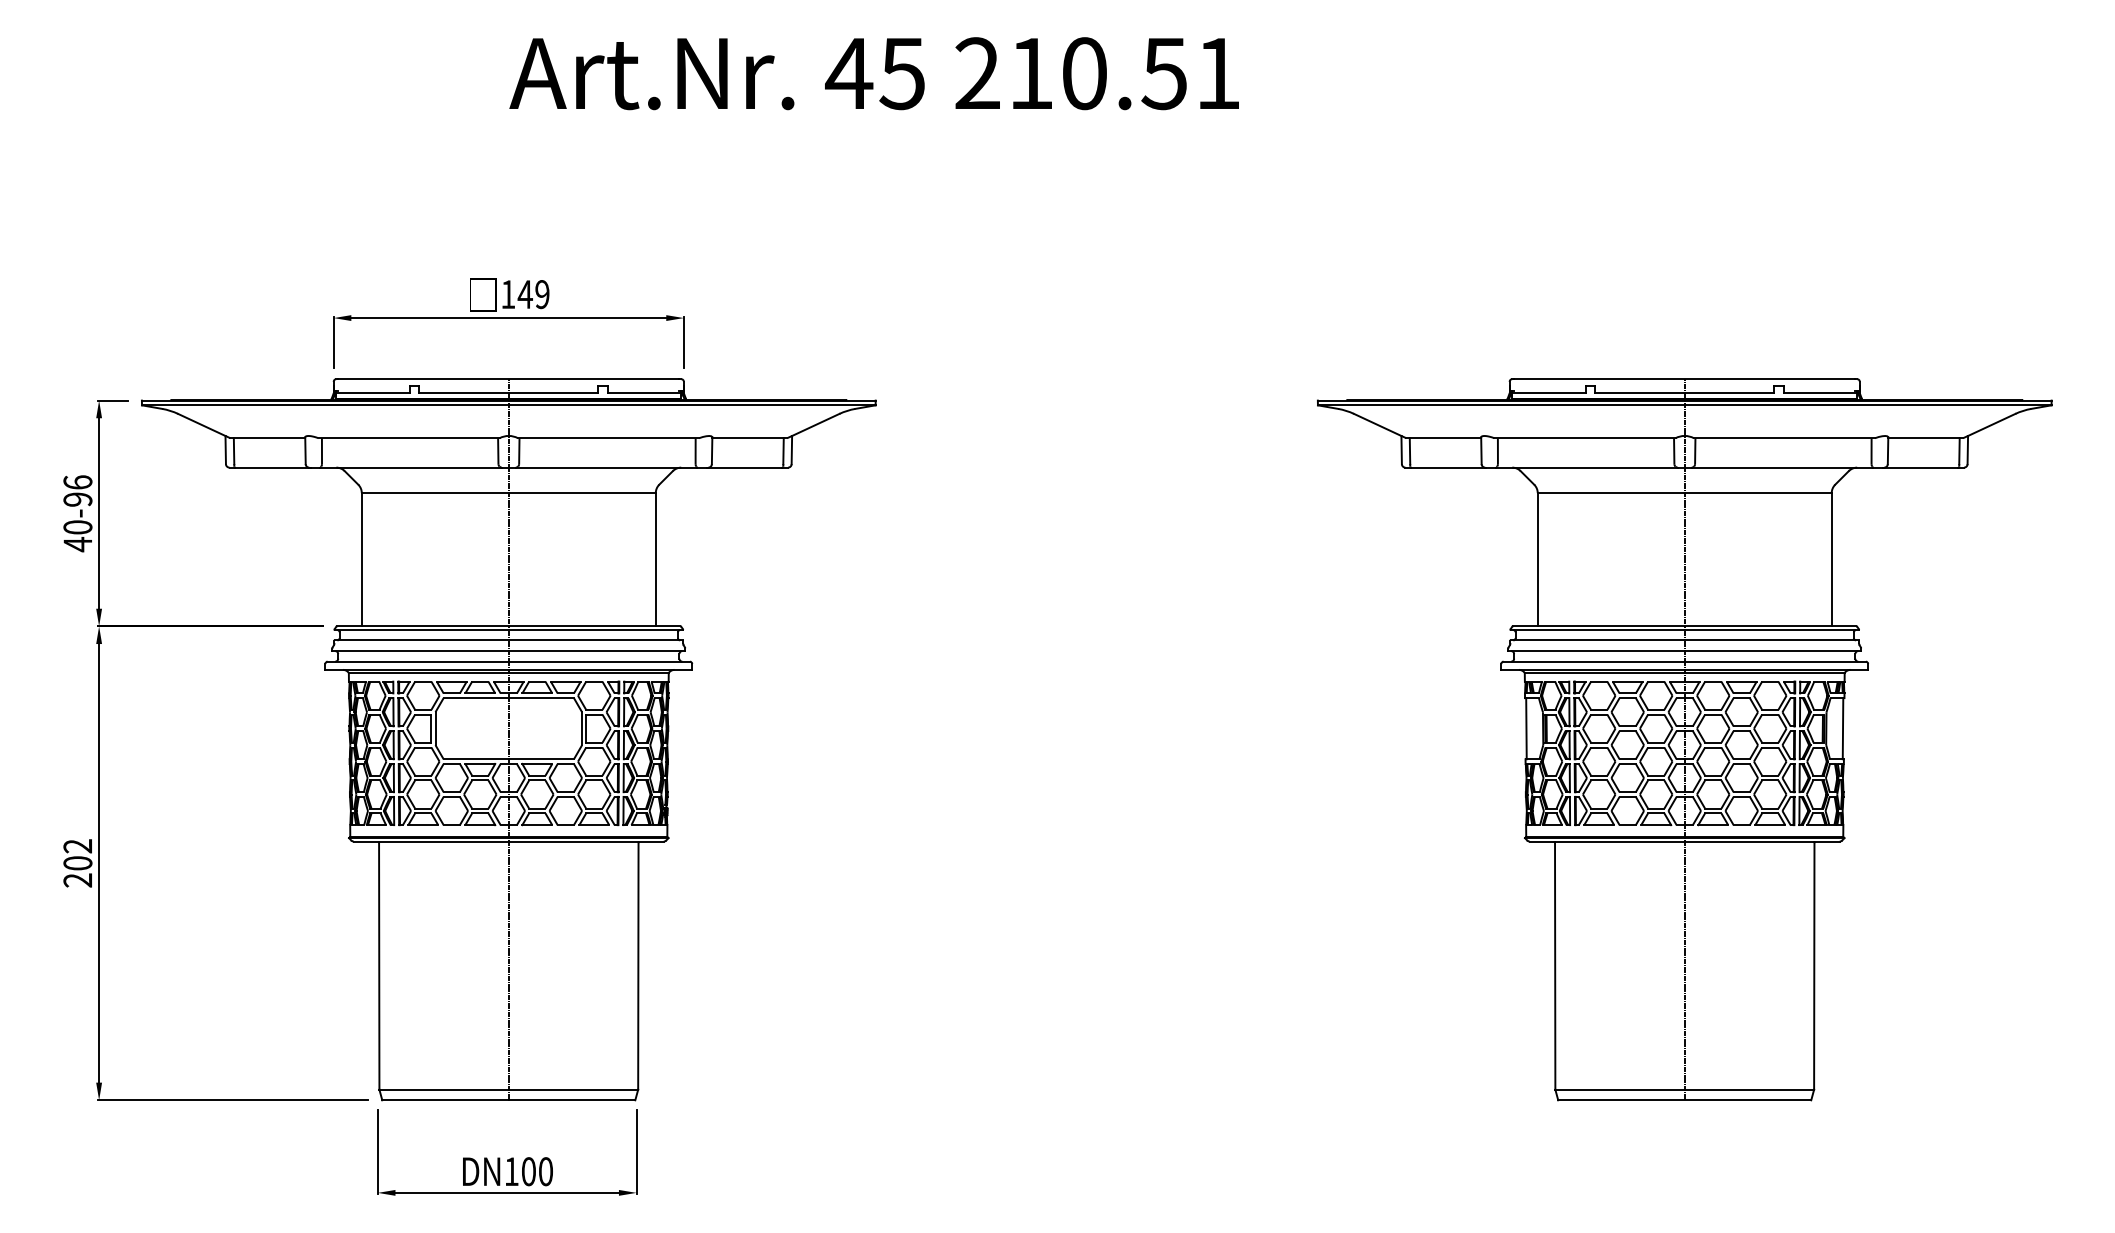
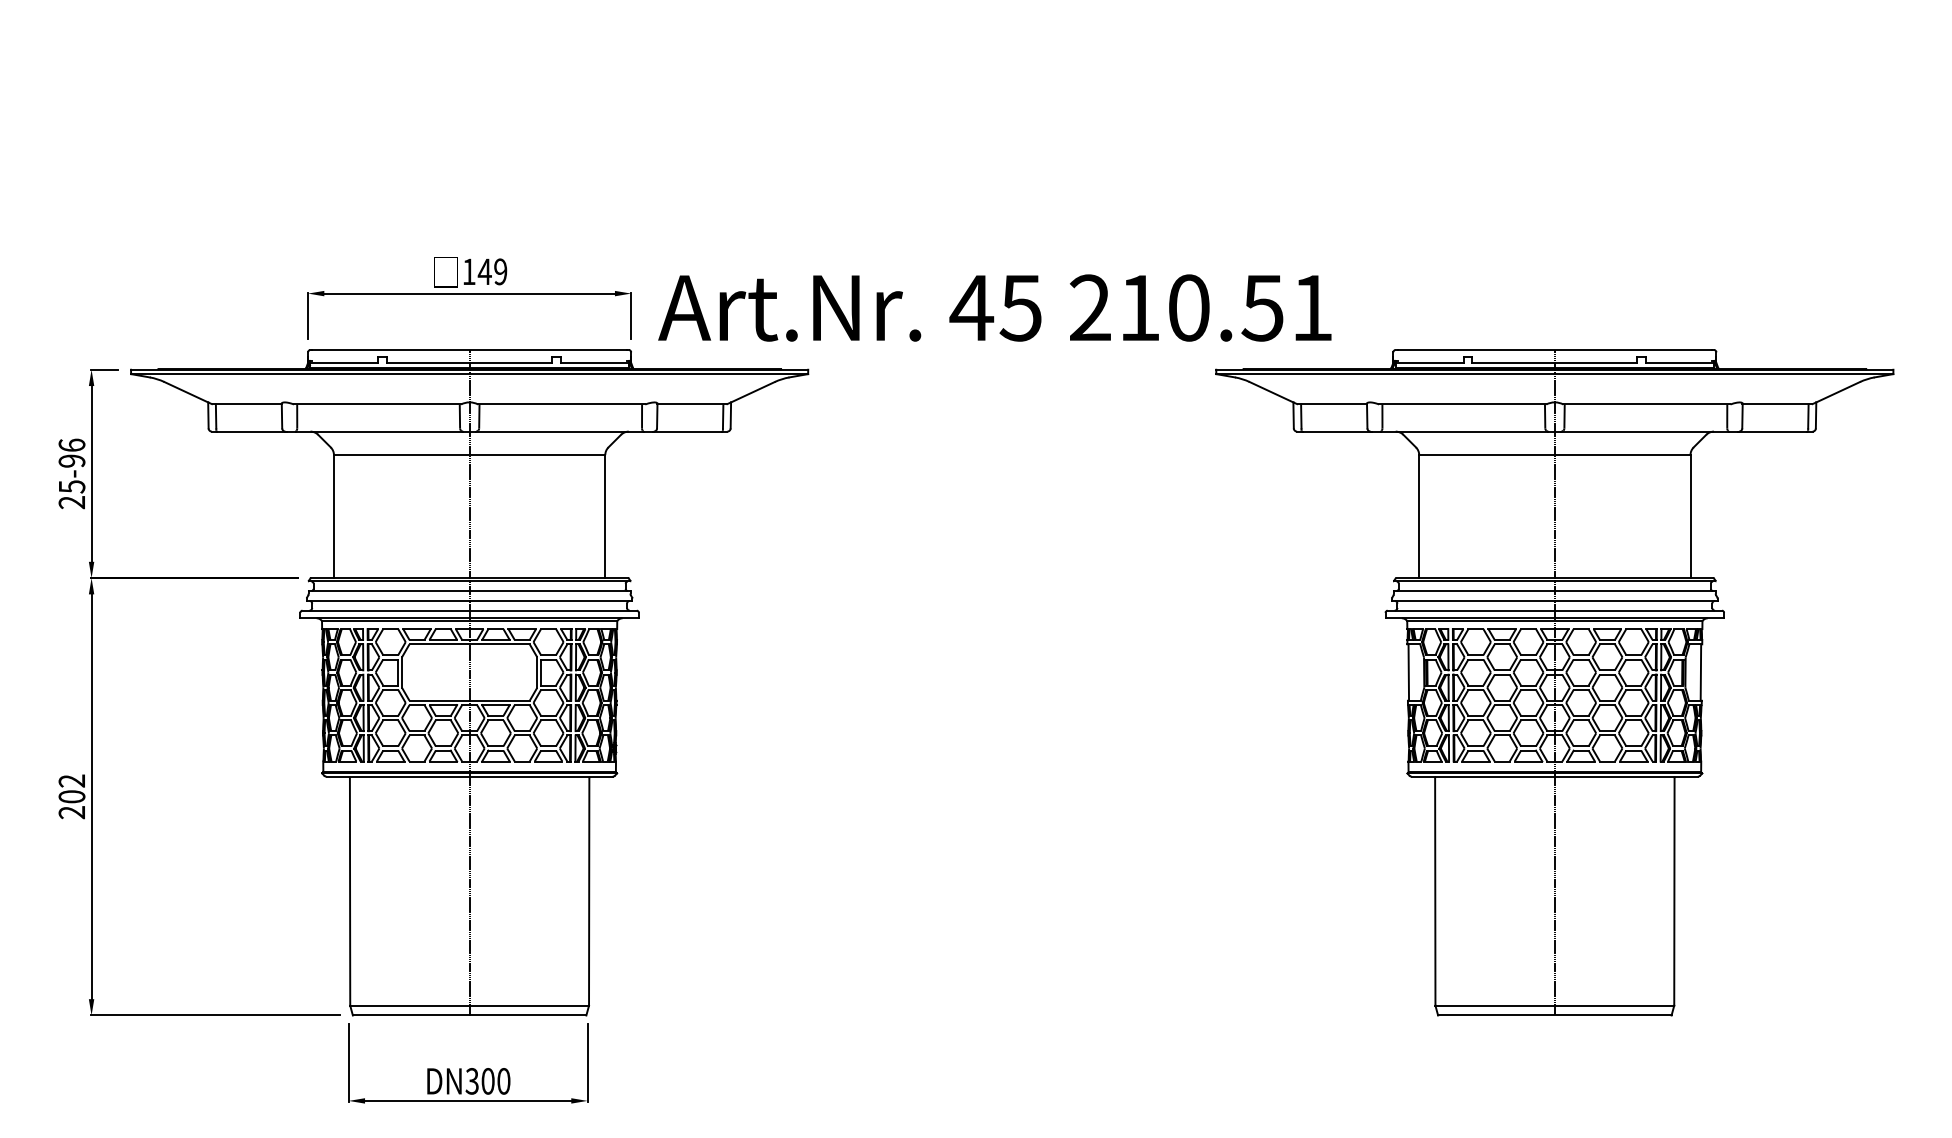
text: (873, 73) -> (994, 307), moved
text: (77, 535) -> (71, 494), 40-96 -> 25-96
text: (510, 1171) -> (471, 1081), DN100 -> DN300

